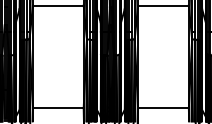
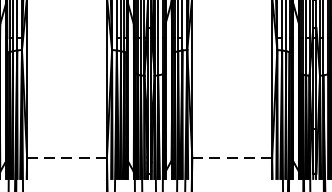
line: (57, 108) -> (65, 158), solid -> dashed
line: (162, 108) -> (230, 158), solid -> dashed

